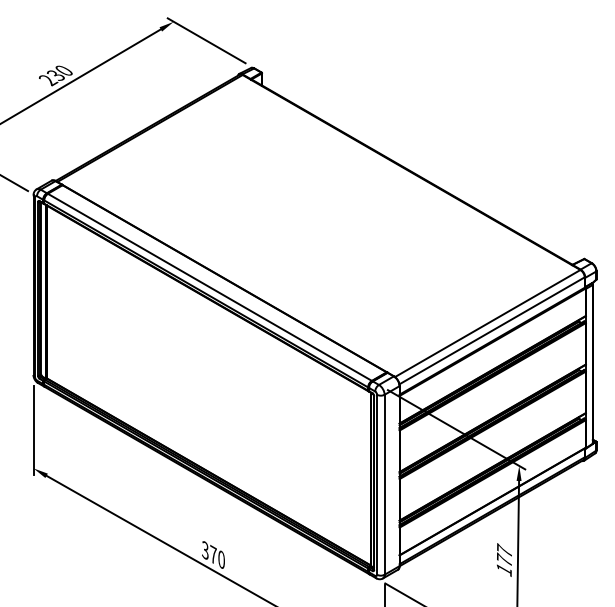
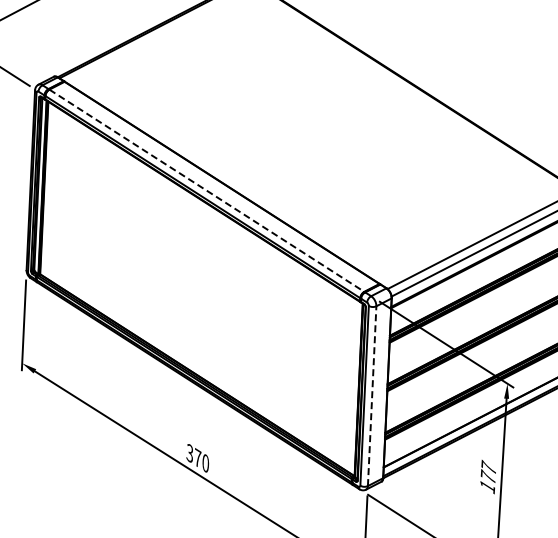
line: (210, 287) -> (207, 190), solid -> dashed
line: (384, 484) -> (372, 395), solid -> dashed

